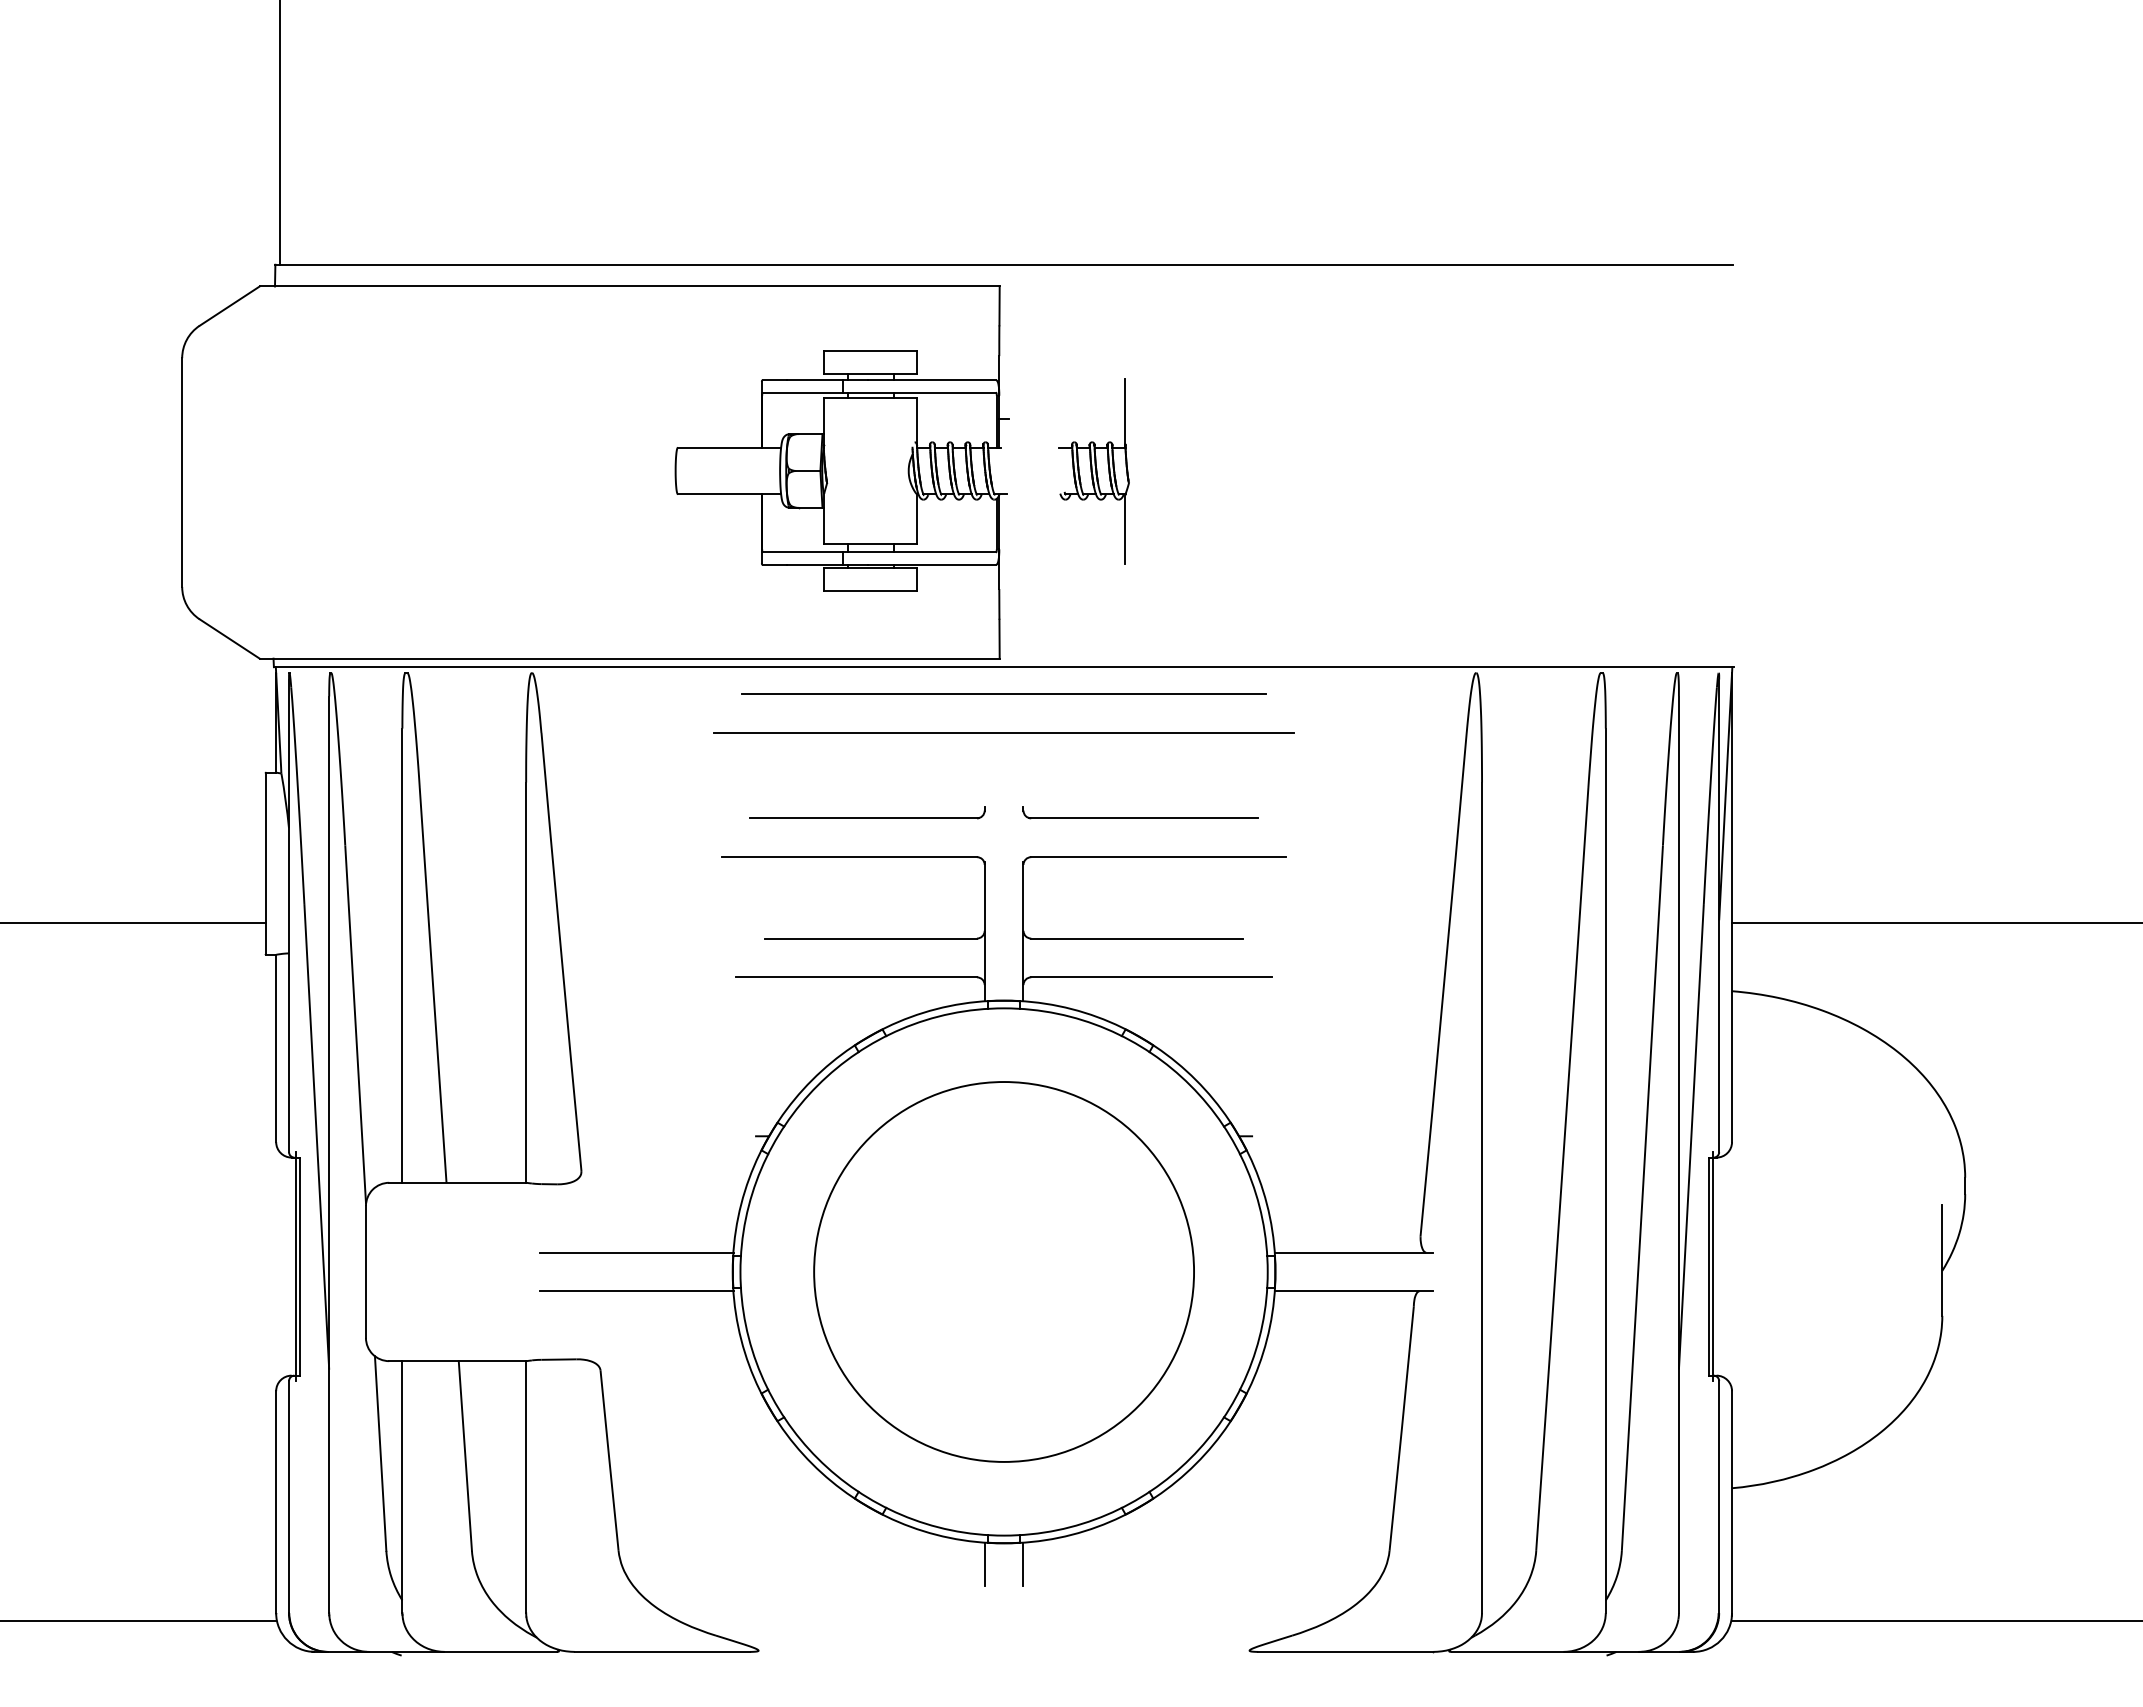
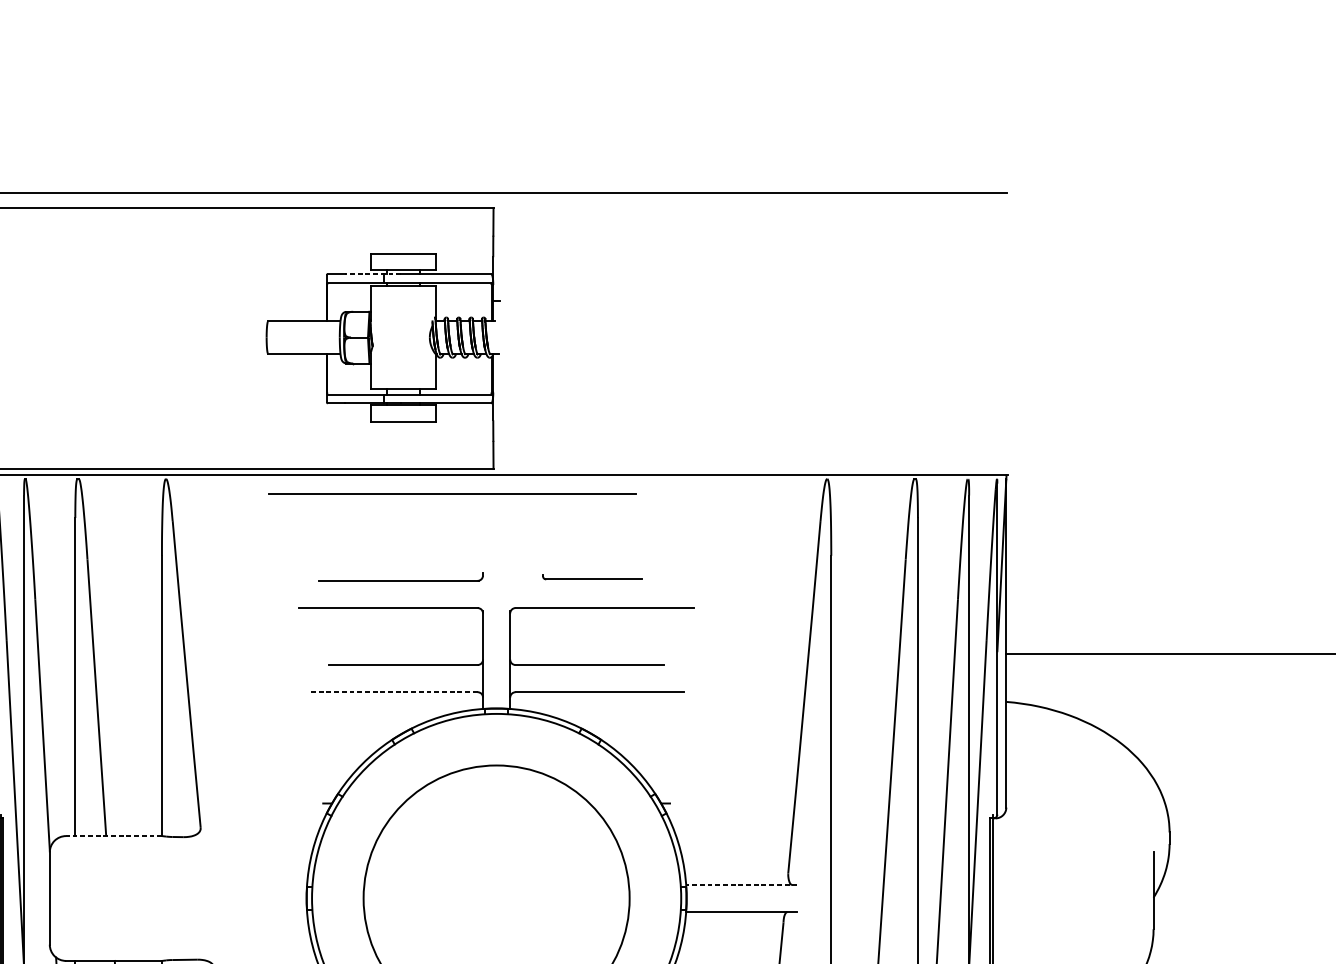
line: (827, 380) -> (372, 274), solid -> dashed
part: (1093, 471) -> (559, 338), removed
line: (1003, 693) -> (452, 493), moved
line: (1003, 733) -> (496, 521), removed
part: (1140, 812) -> (592, 576), size x0.6
line: (856, 977) -> (393, 692), solid -> dashed
line: (457, 1182) -> (113, 835), solid -> dashed
line: (636, 1252) -> (239, 884), removed
line: (1353, 1252) -> (741, 884), solid -> dashed
line: (636, 1291) -> (239, 912), removed

